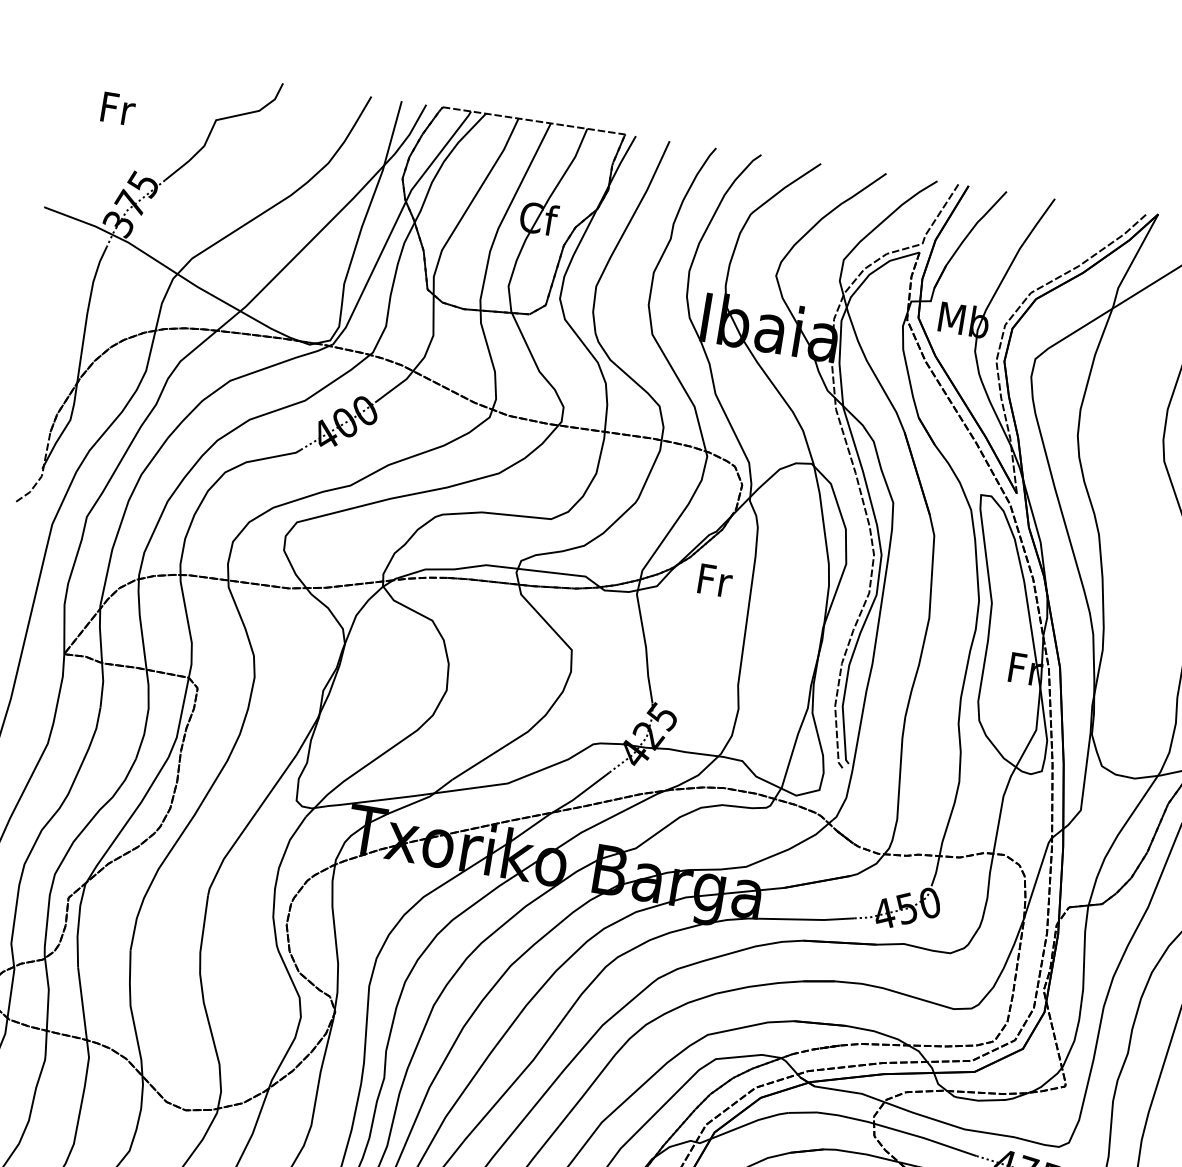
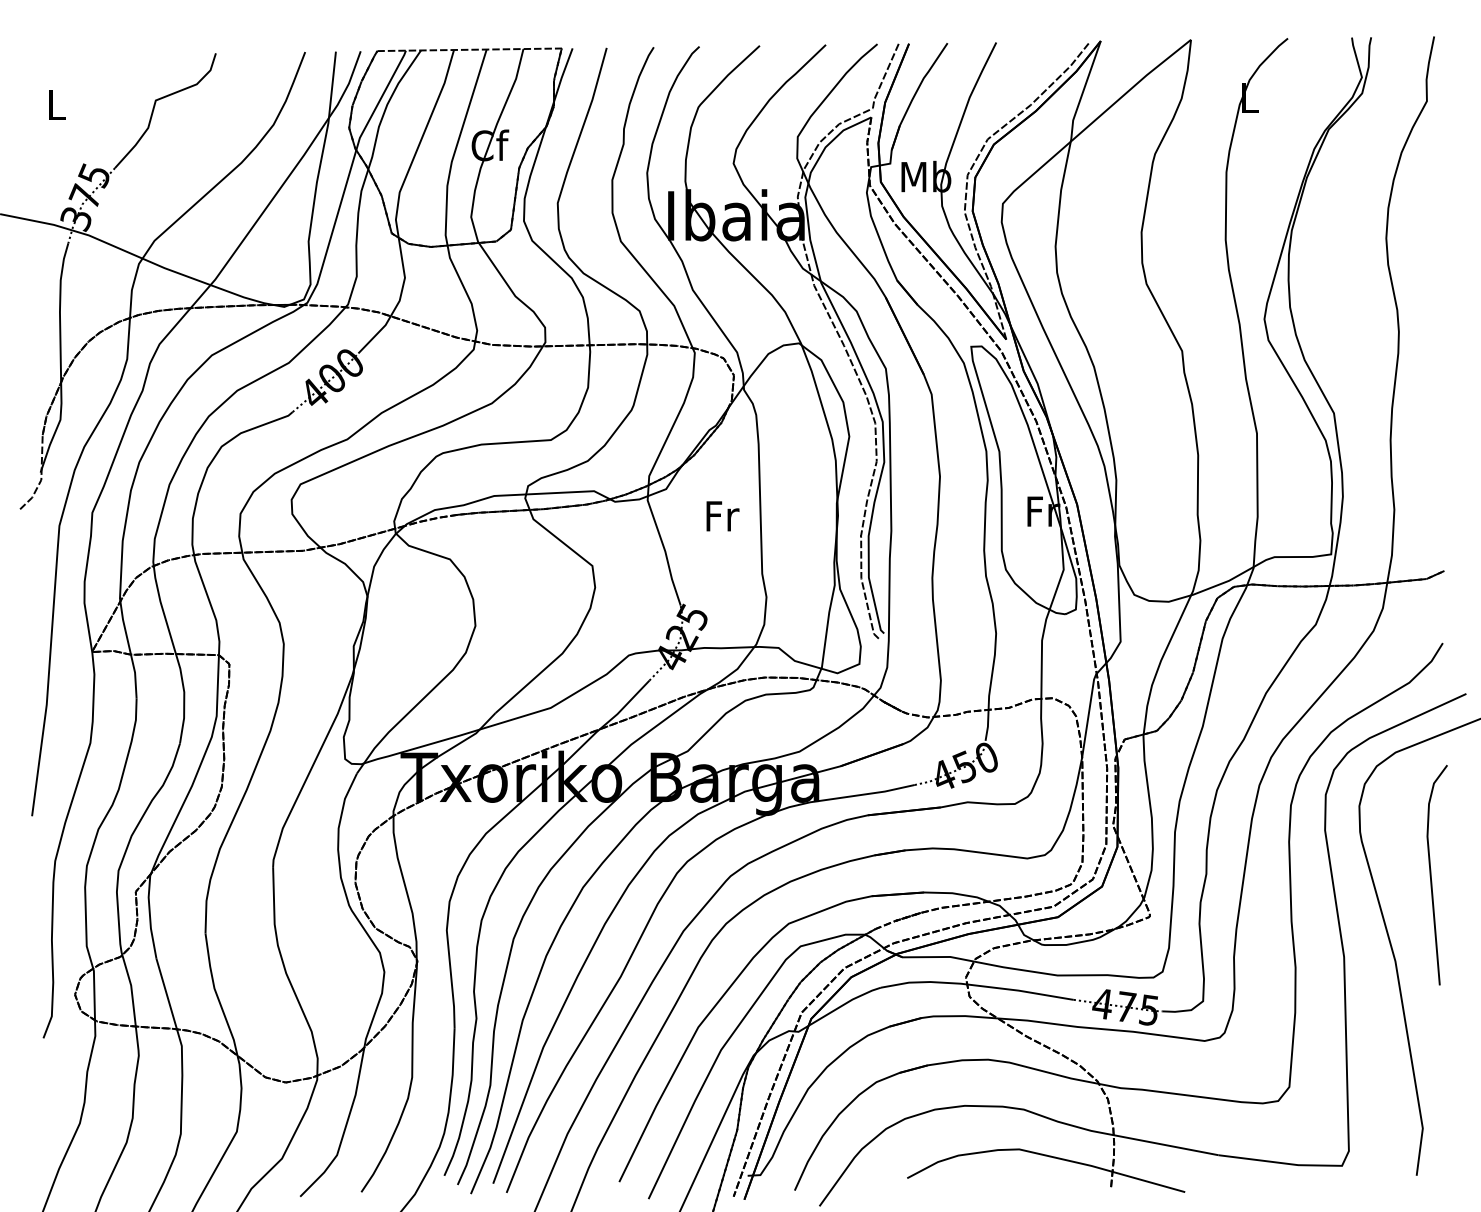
text: (118, 109) -> (57, 105), Fr -> L
text: (714, 580) -> (722, 516), moved

